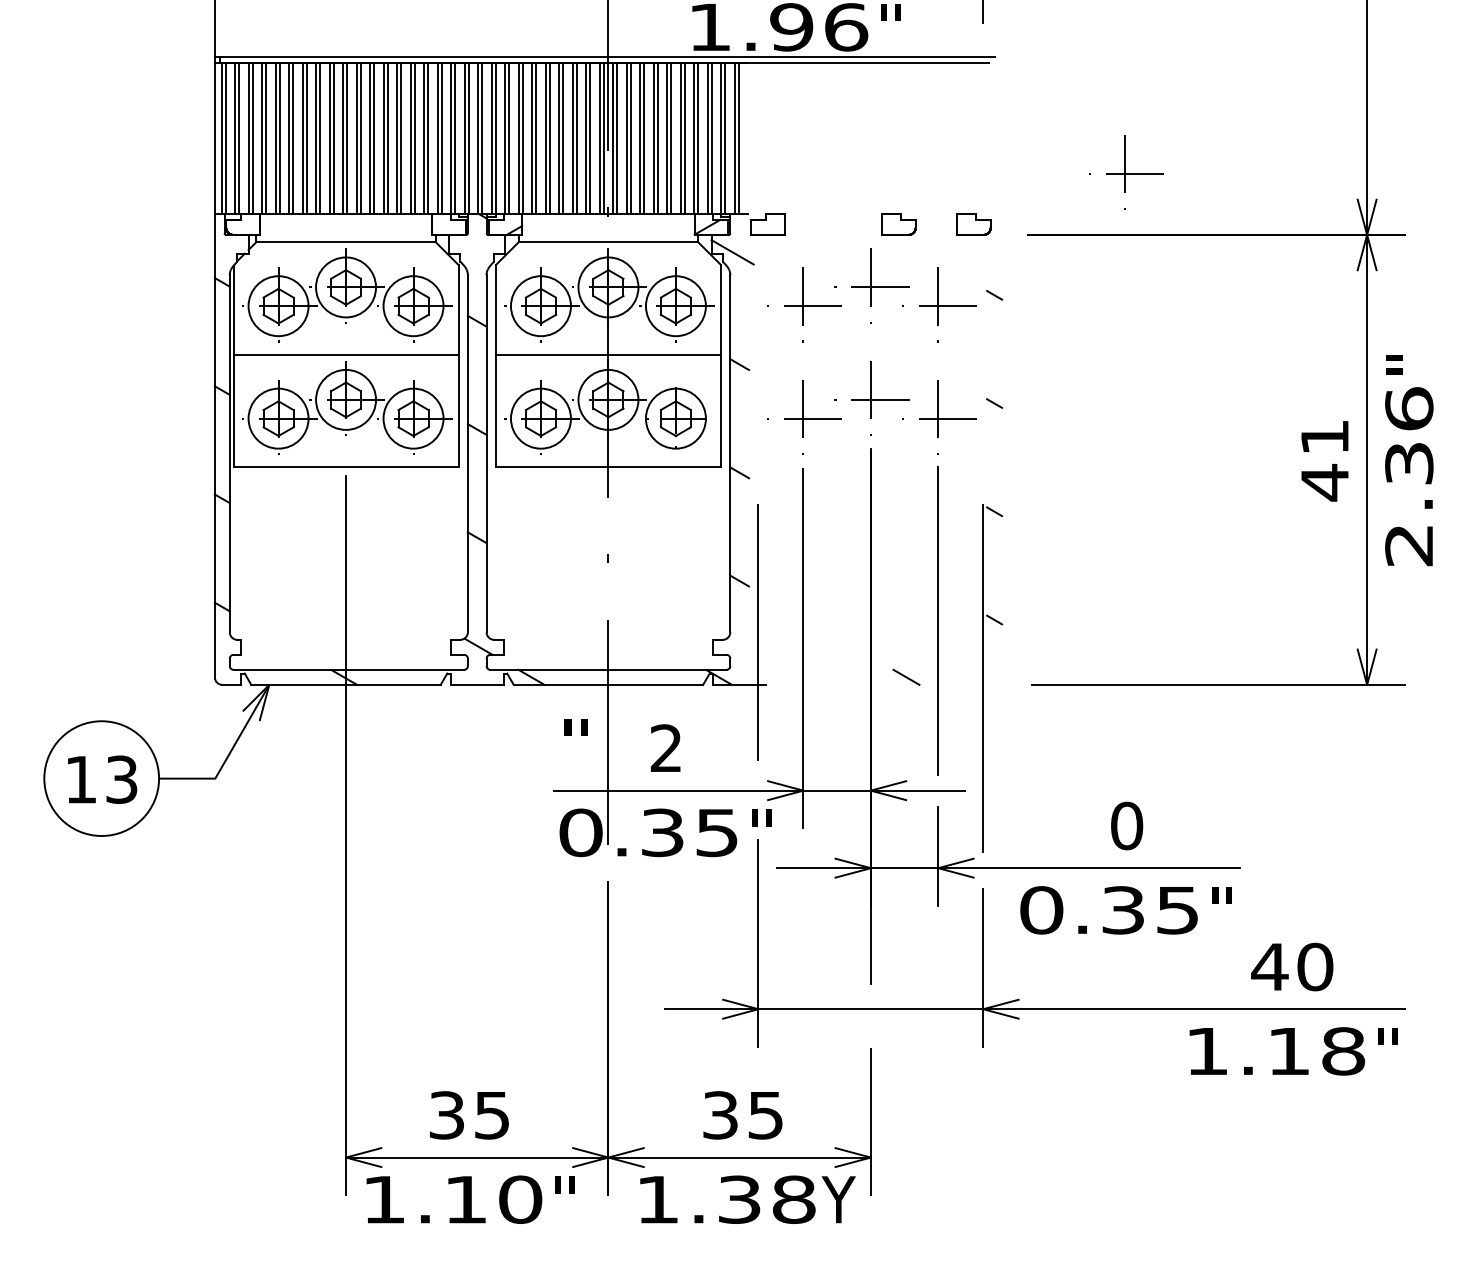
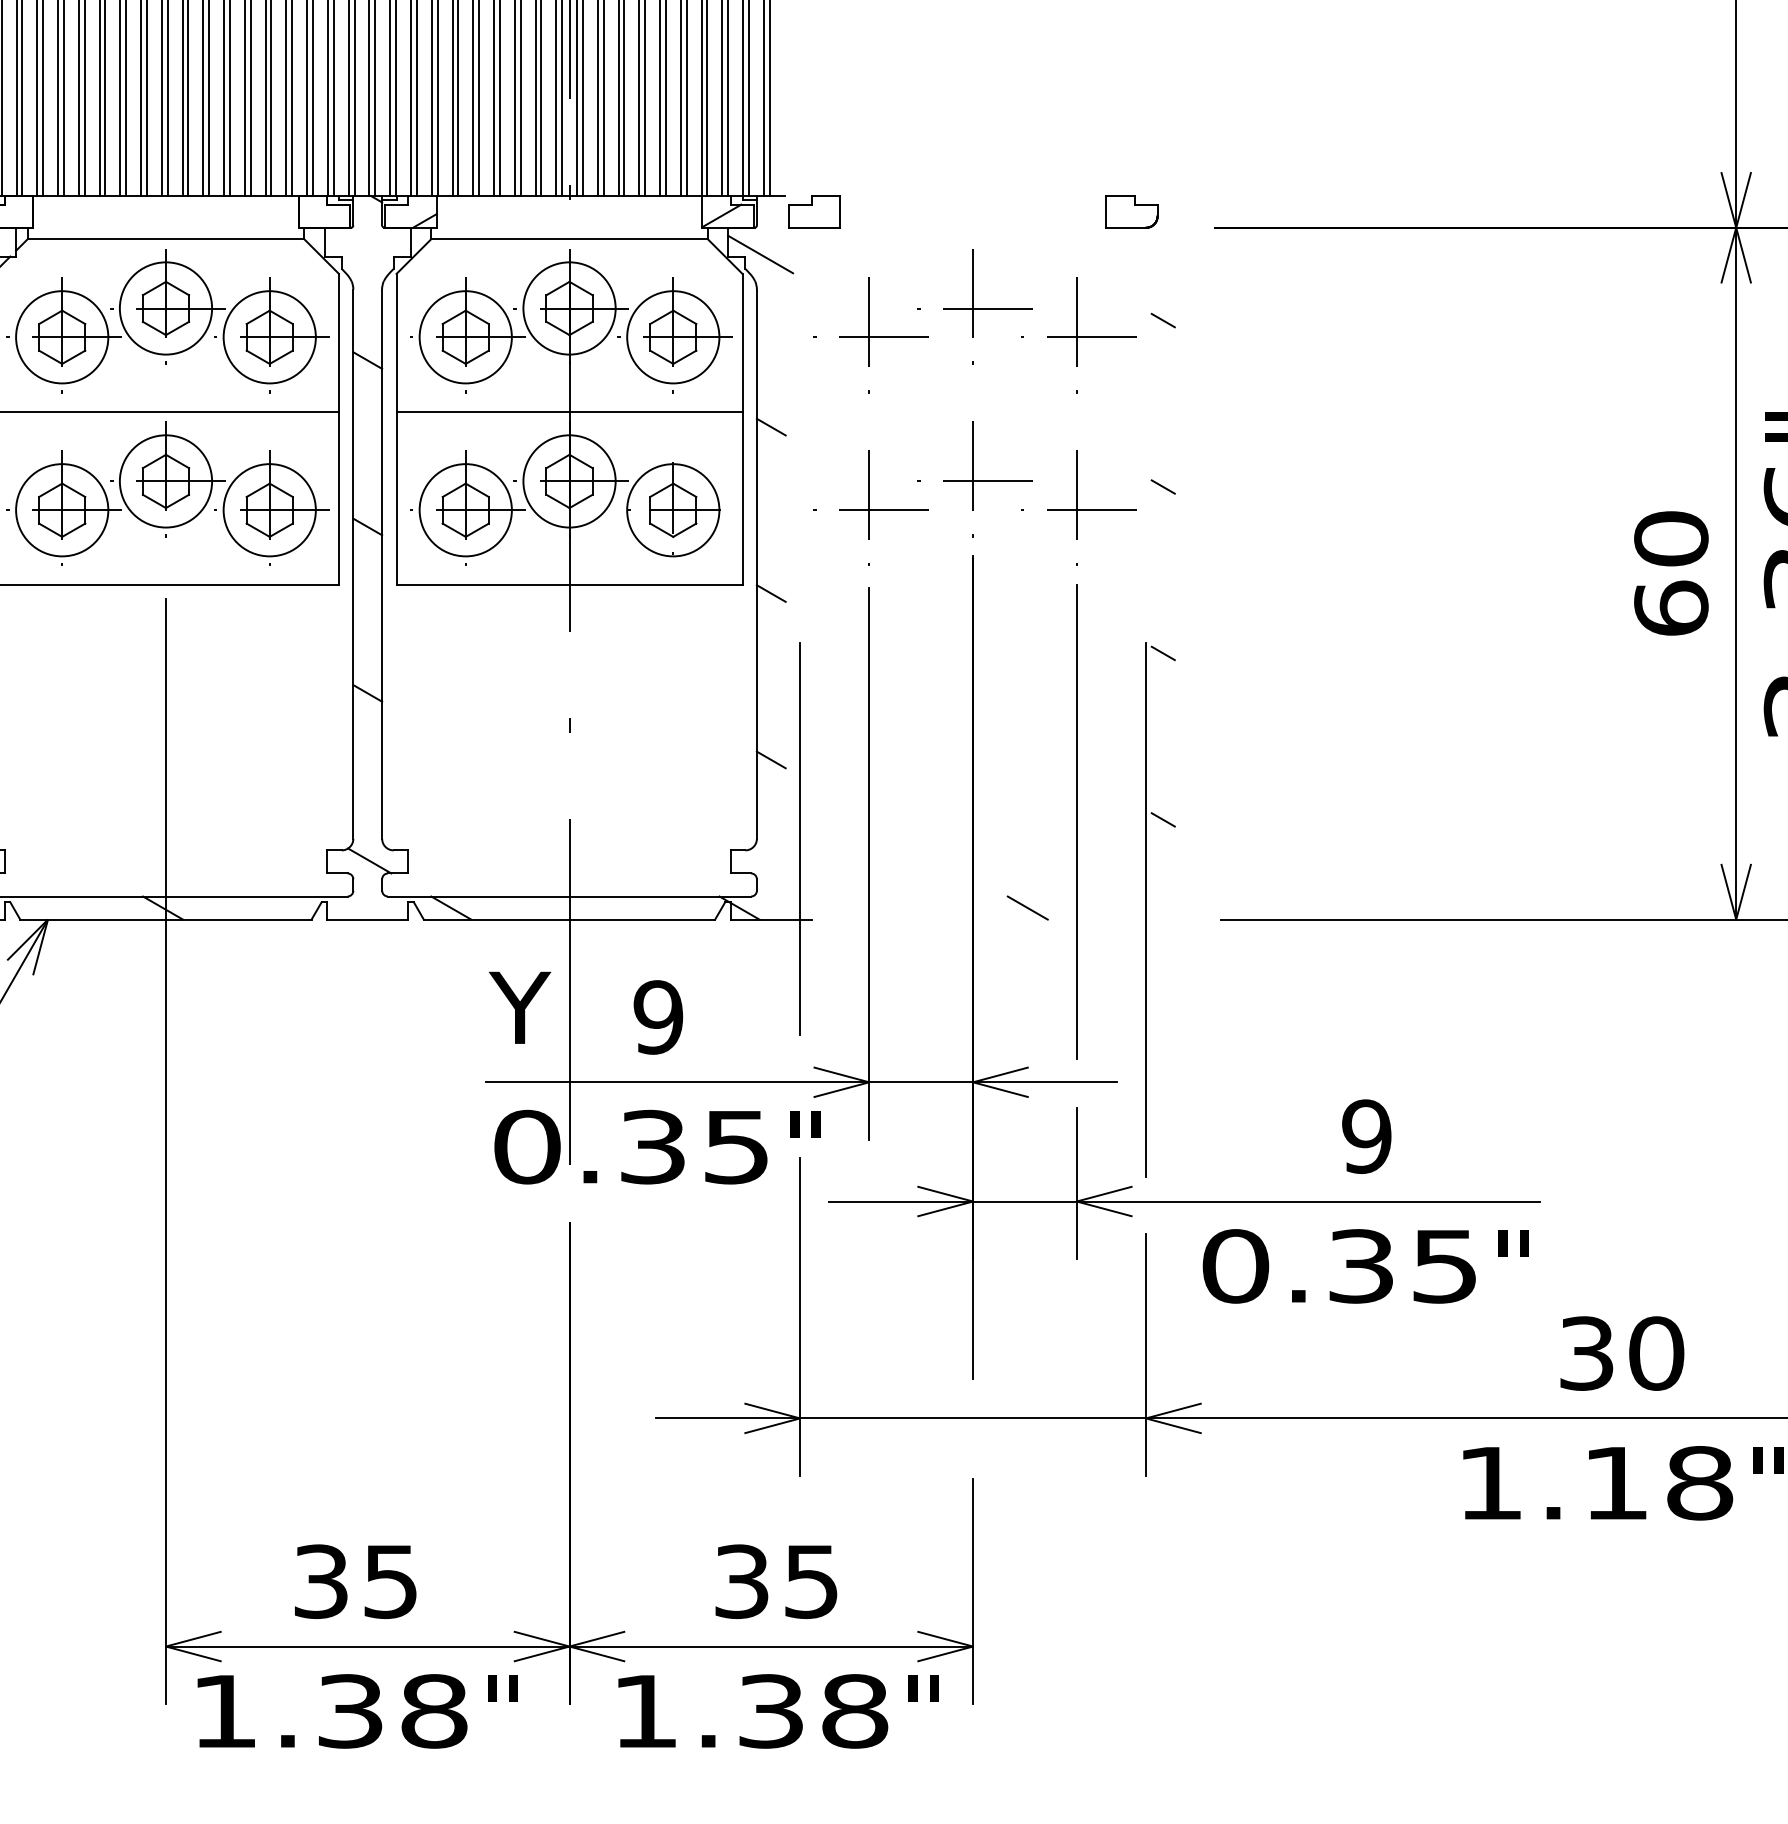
part: (1126, 172) -> (1366, 131), removed
part: (898, 224) -> (1015, 211), removed
text: (1324, 460) -> (1670, 574), 41 -> 60
text: (576, 741) -> (520, 1006), " -> Y
text: (666, 748) -> (658, 1017), 2 -> 9
text: (1126, 825) -> (1366, 1135), 0 -> 9
text: (1269, 966) -> (1586, 1352), 40 -> 30
text: (493, 1199) -> (392, 1711), 1.10 -> 1.38
text: (838, 1199) -> (923, 1711), Y -> "

